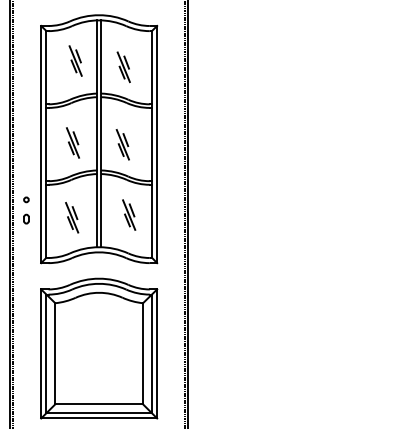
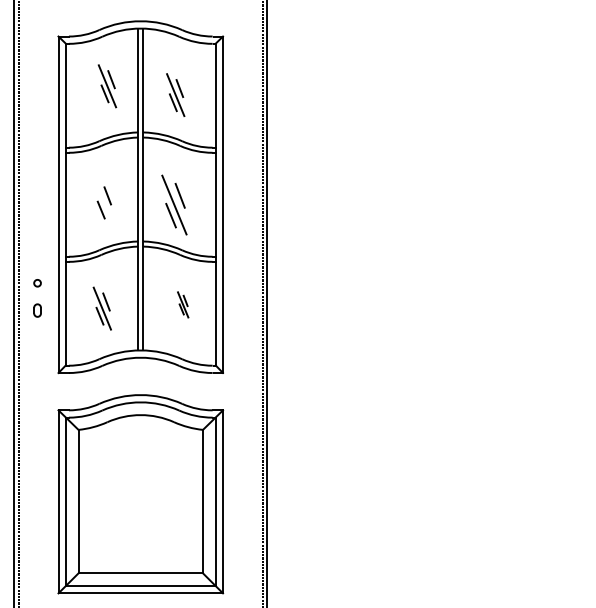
line: (72, 142) -> (103, 202), removed
part: (122, 144) -> (174, 204), size x1.4
part: (128, 214) -> (182, 304), size x0.6

